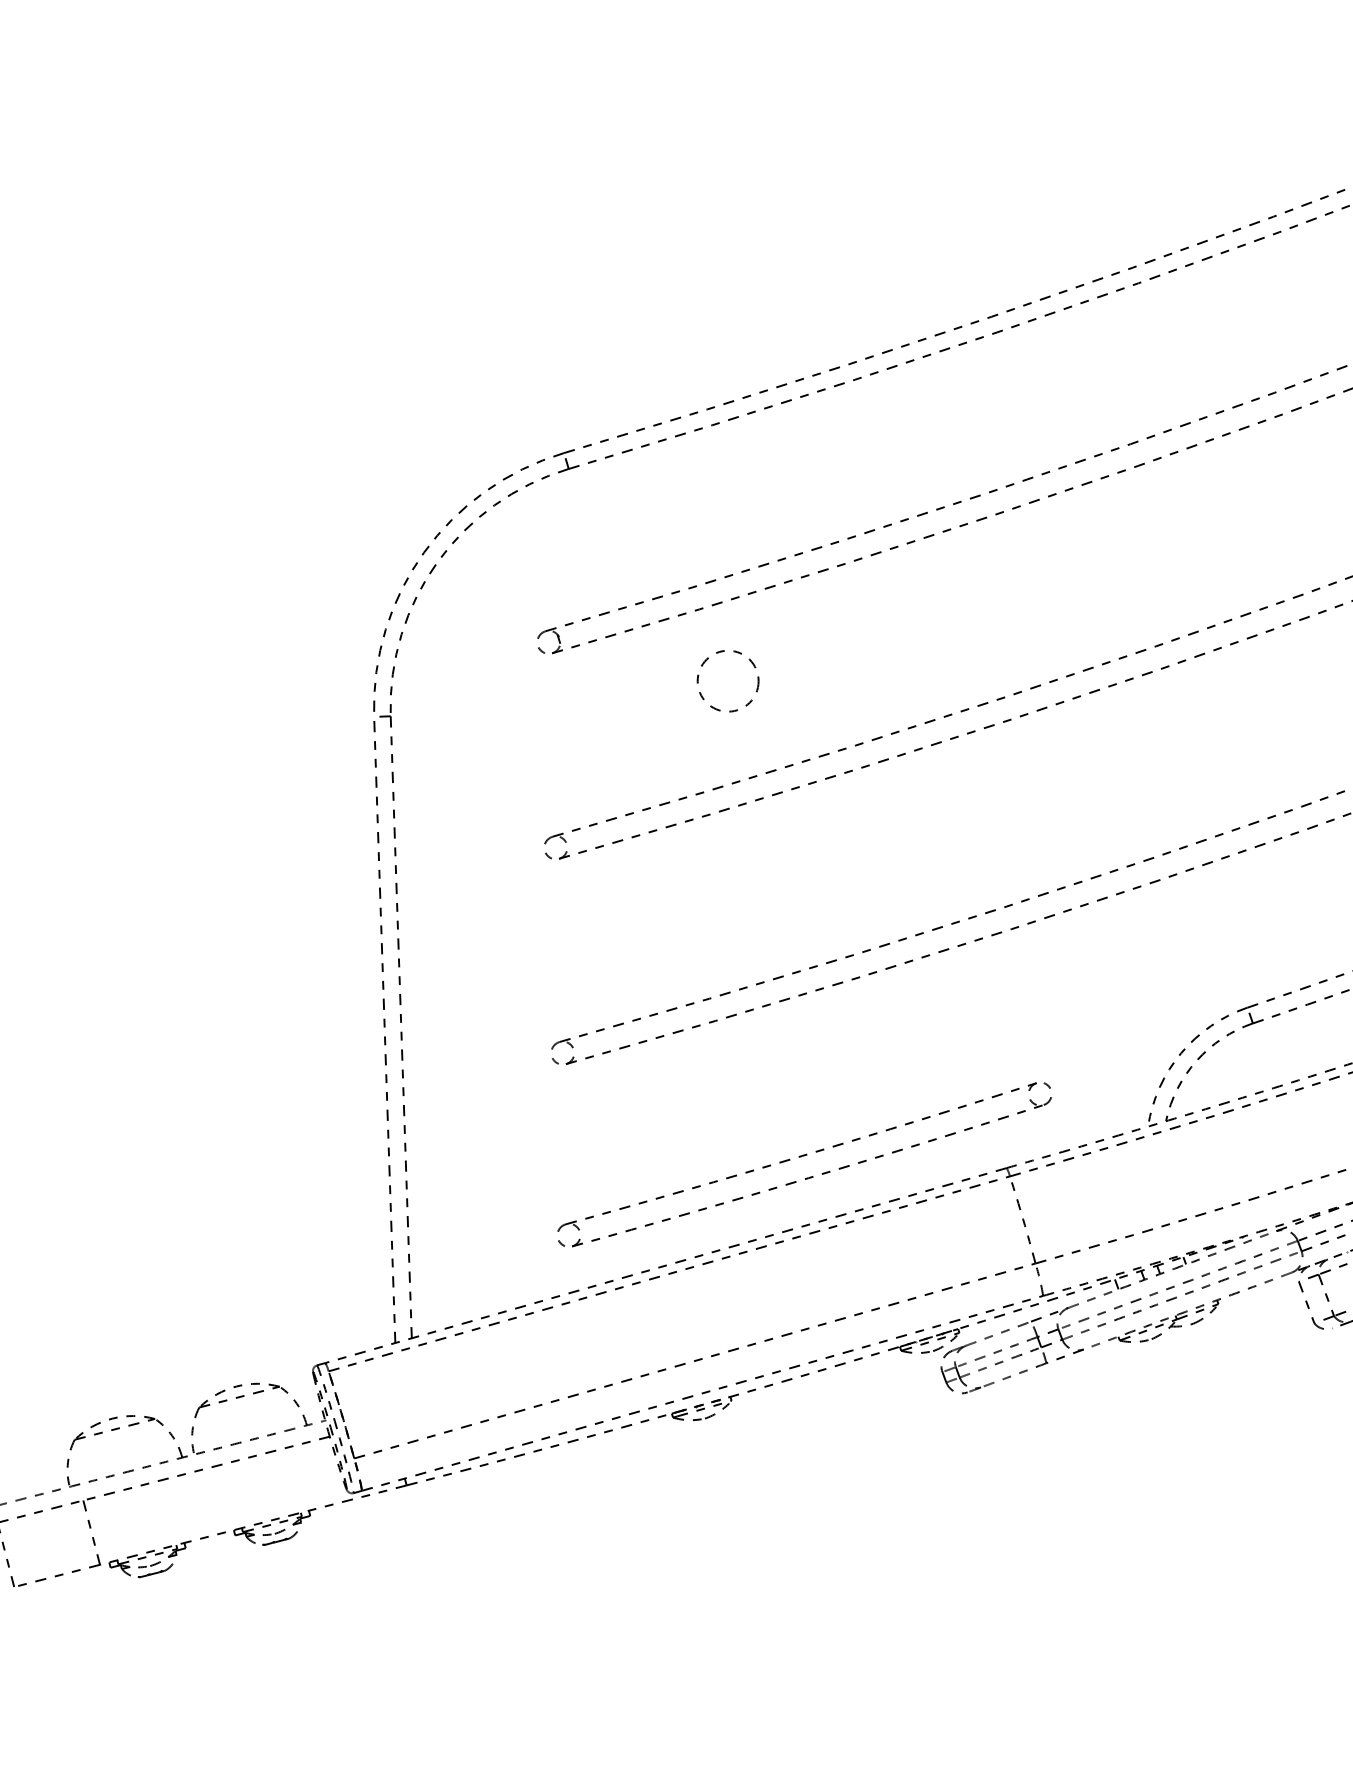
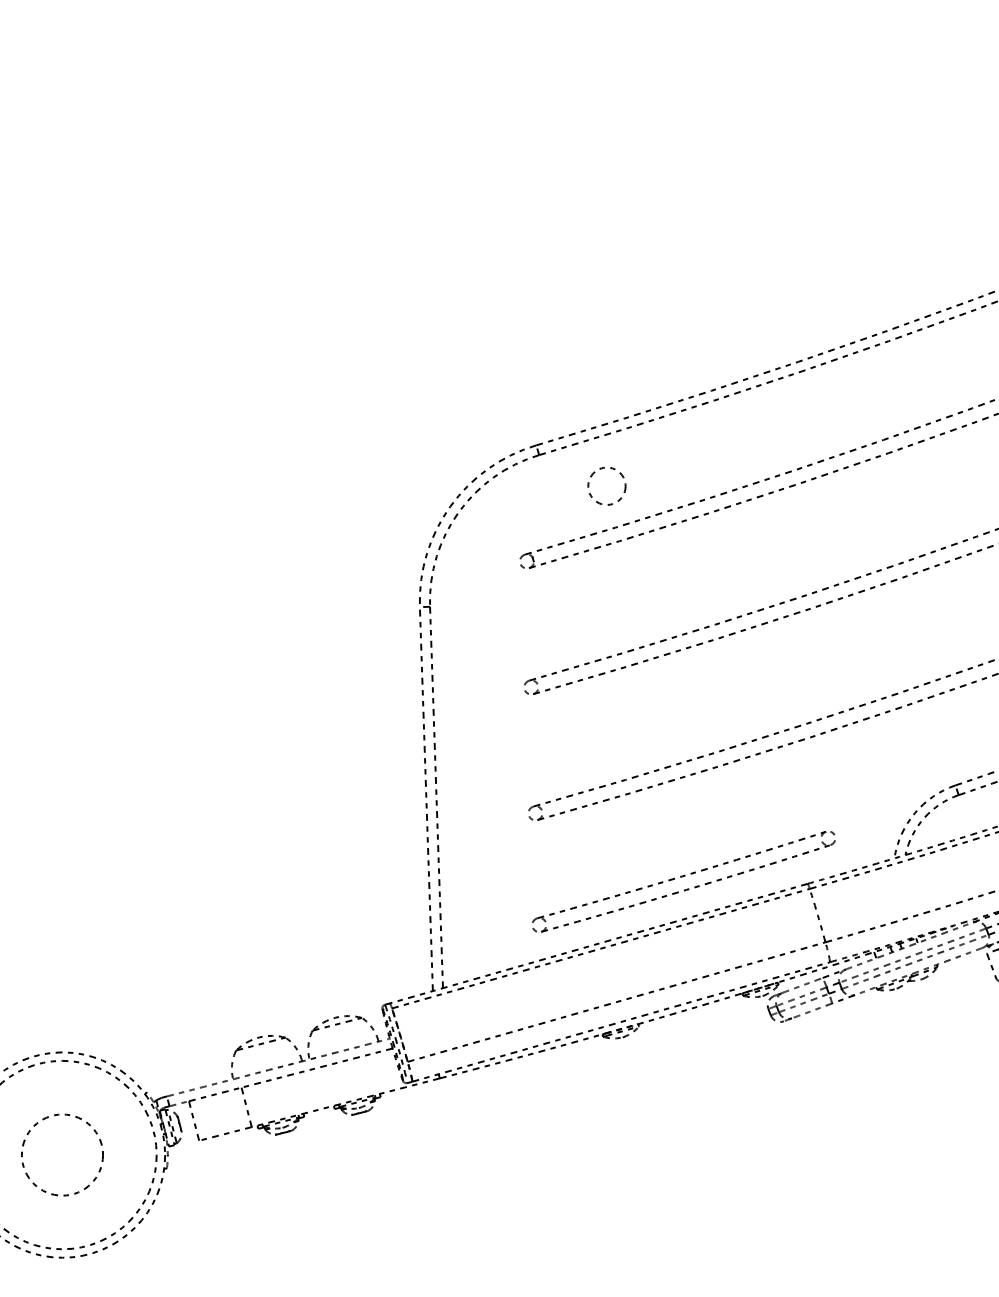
circle: (727, 679) -> (606, 485), moved

